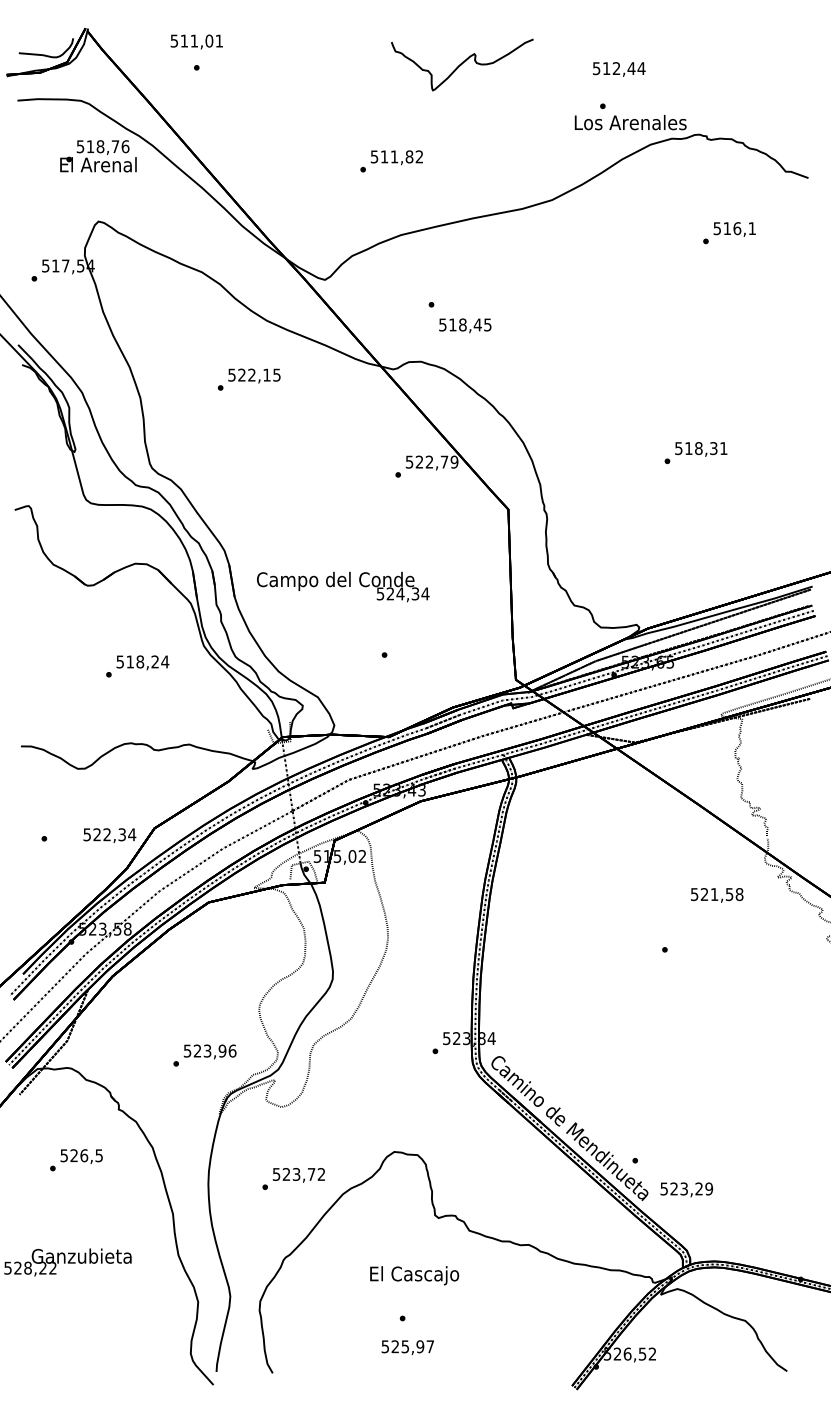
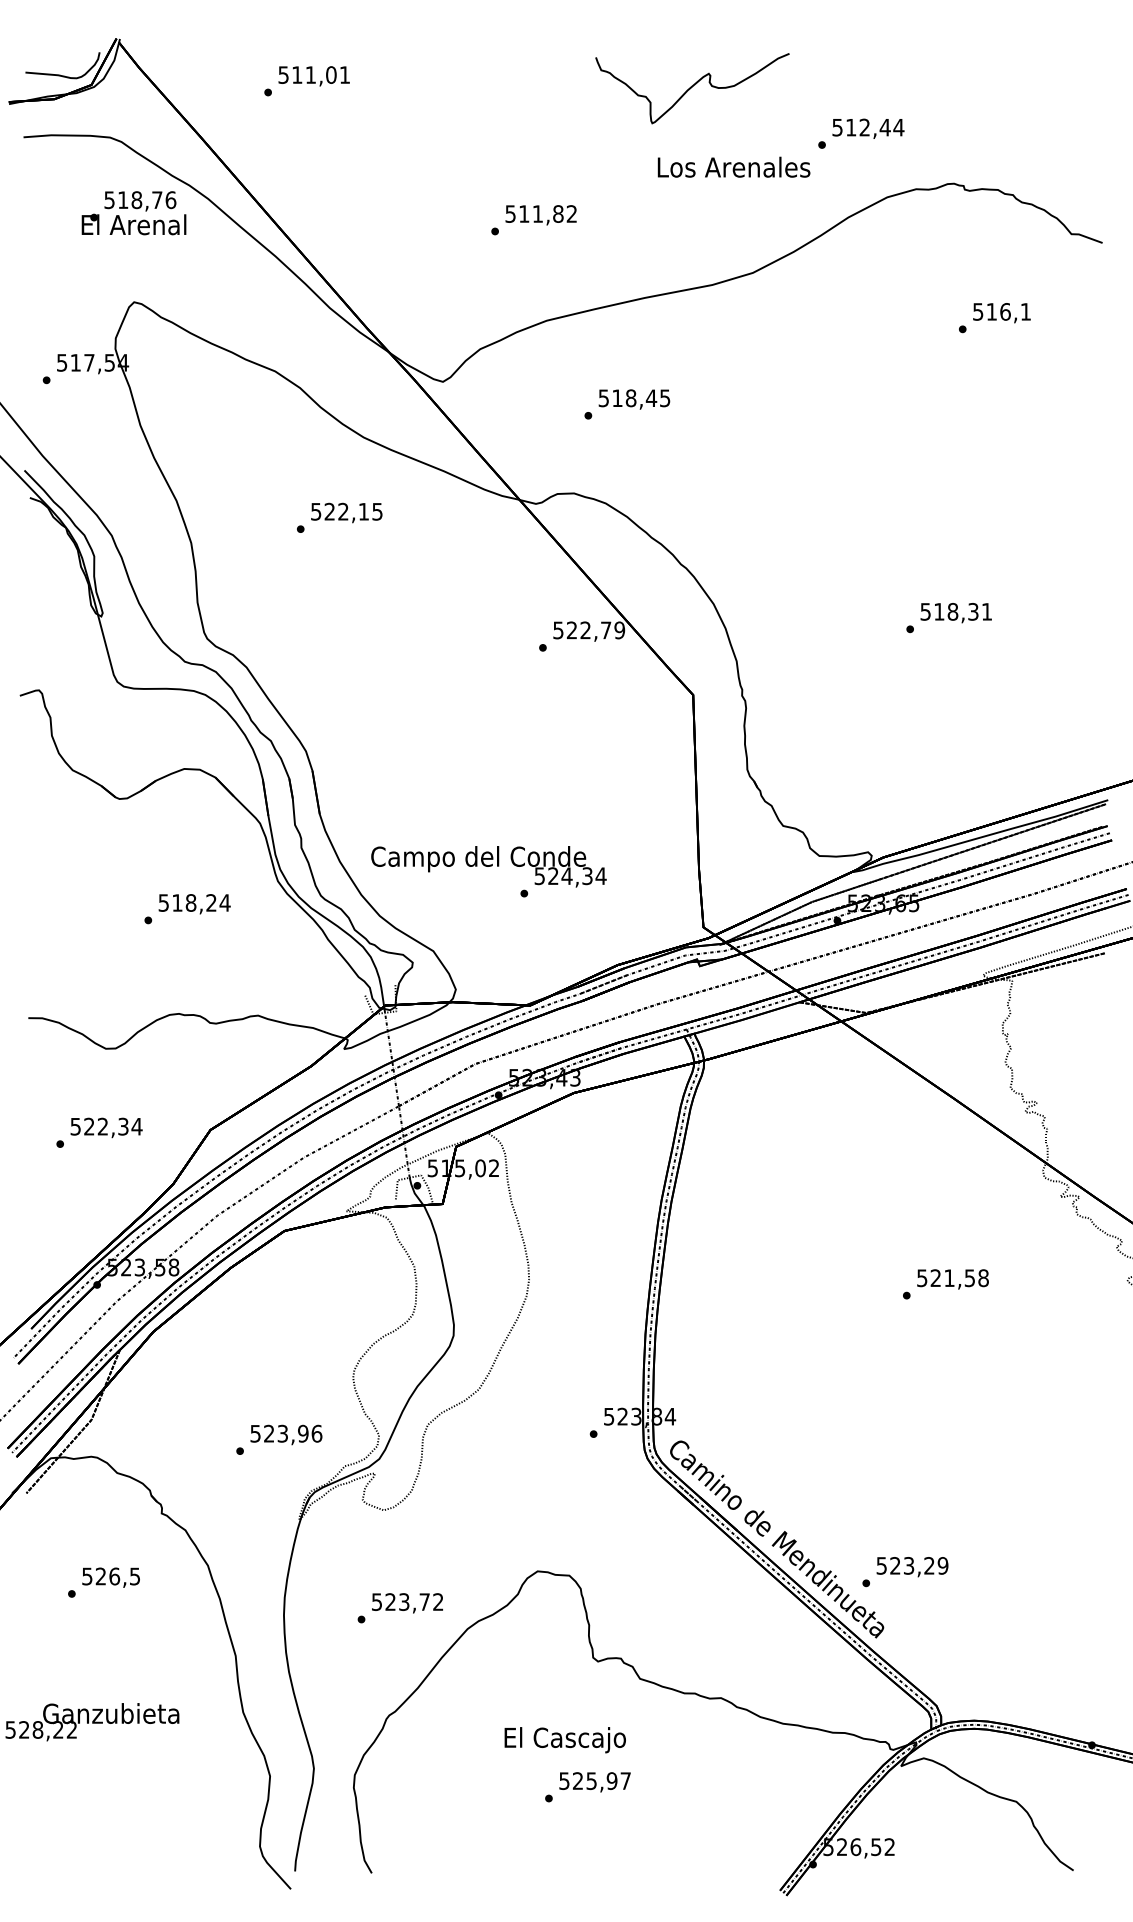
text: (196, 42) -> (313, 76), moved
curve: (462, 64) -> (692, 87), moved
text: (619, 69) -> (868, 128), moved
text: (630, 122) -> (733, 166), moved
text: (465, 325) -> (634, 399), moved
text: (342, 586) -> (488, 866), moved
text: (109, 835) -> (106, 1127), moved
text: (716, 895) -> (952, 1279), moved
text: (686, 1190) -> (912, 1567), moved
text: (407, 1347) -> (594, 1782), moved

